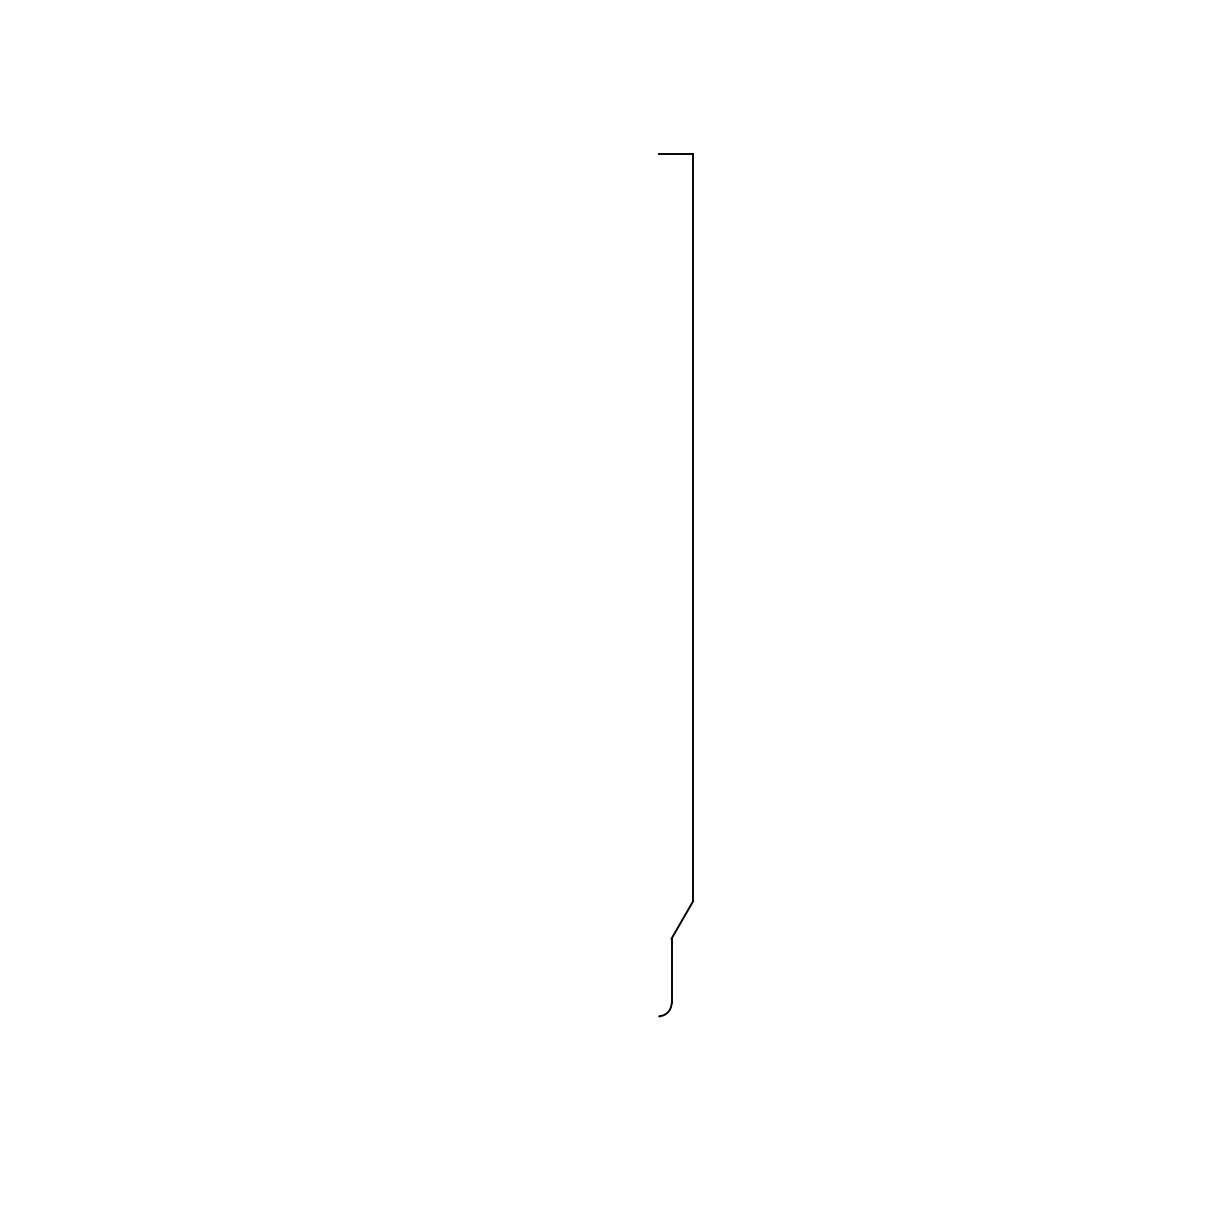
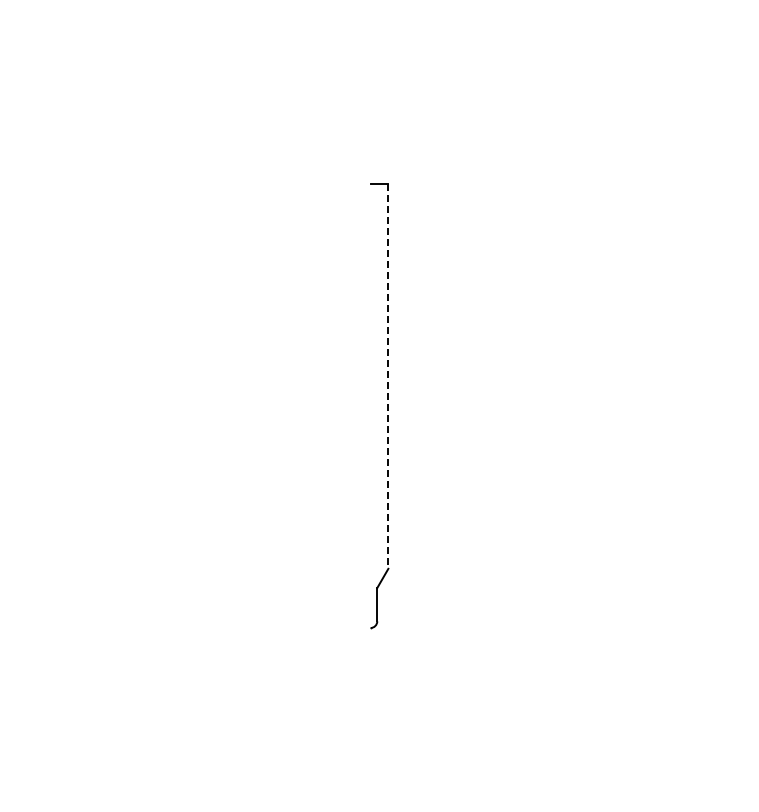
line: (693, 527) -> (388, 376), solid -> dashed

